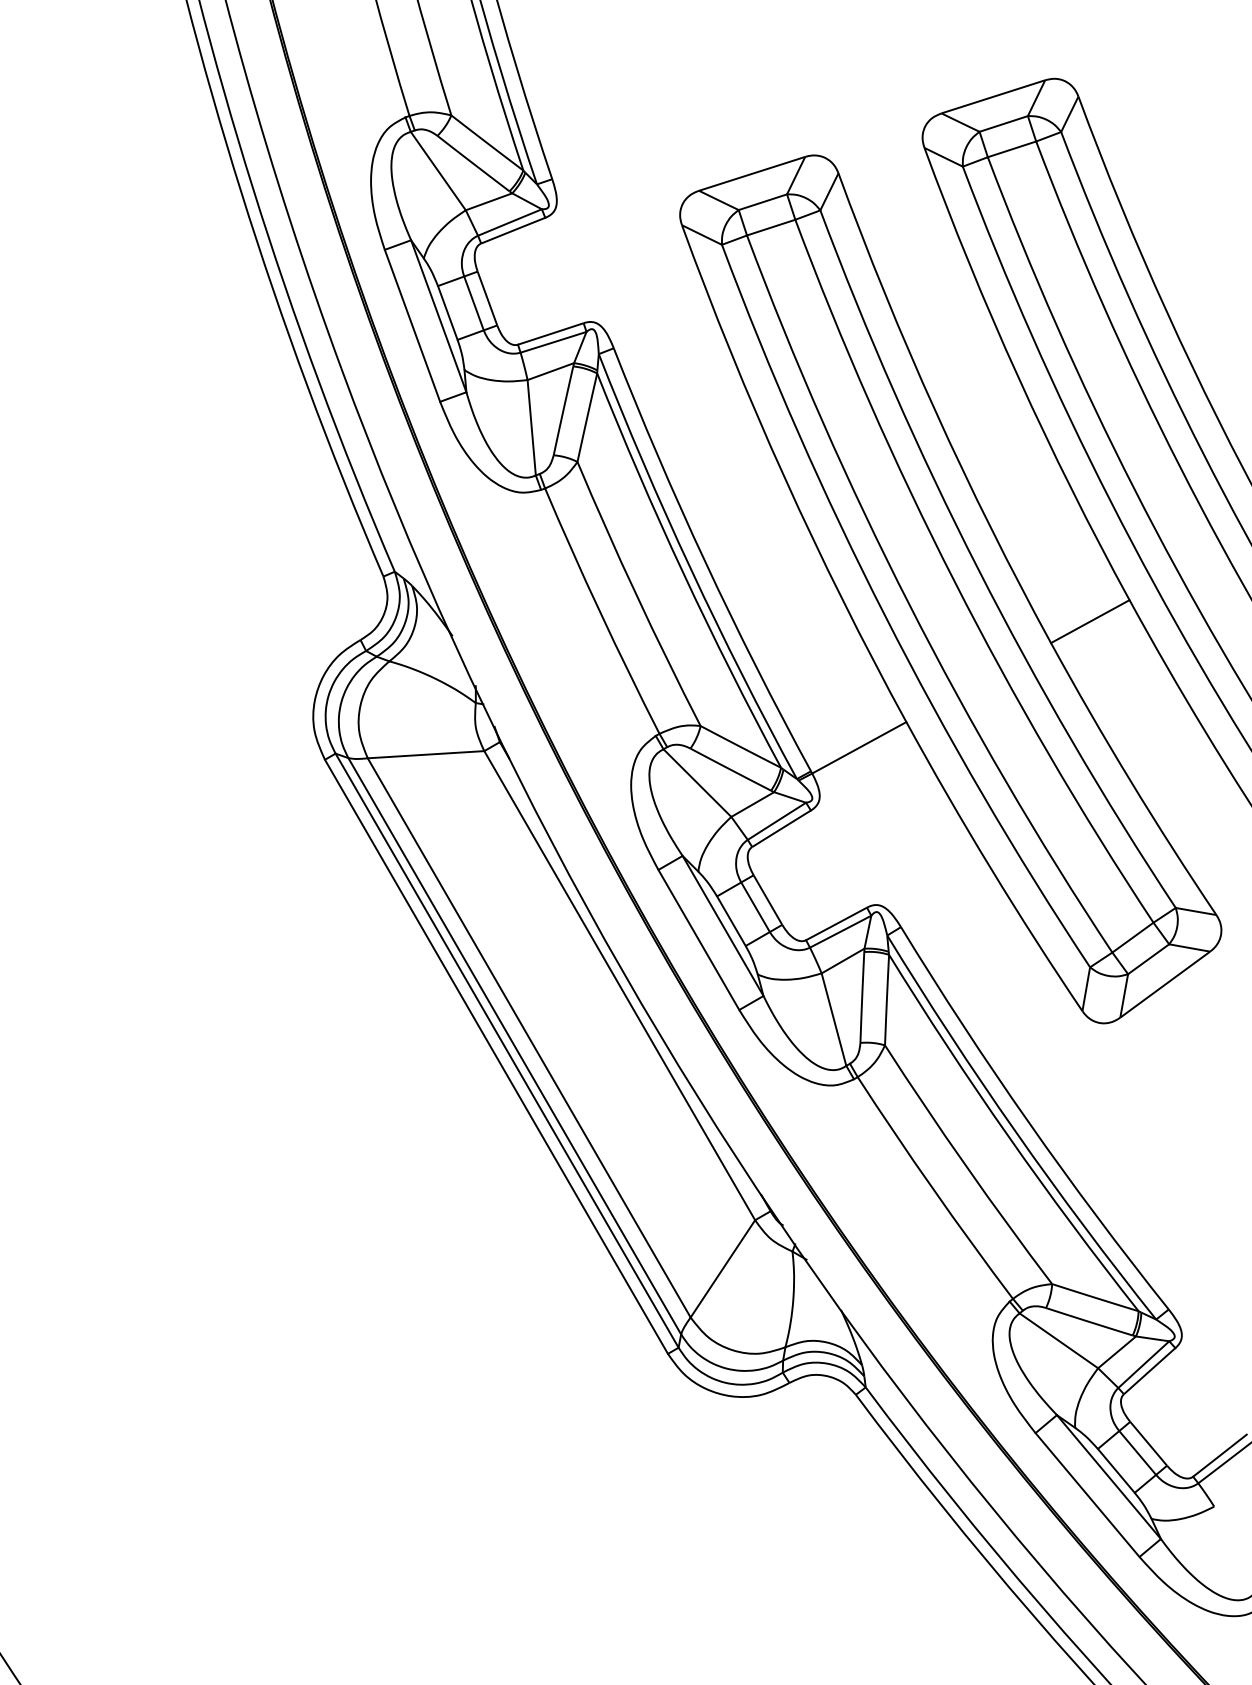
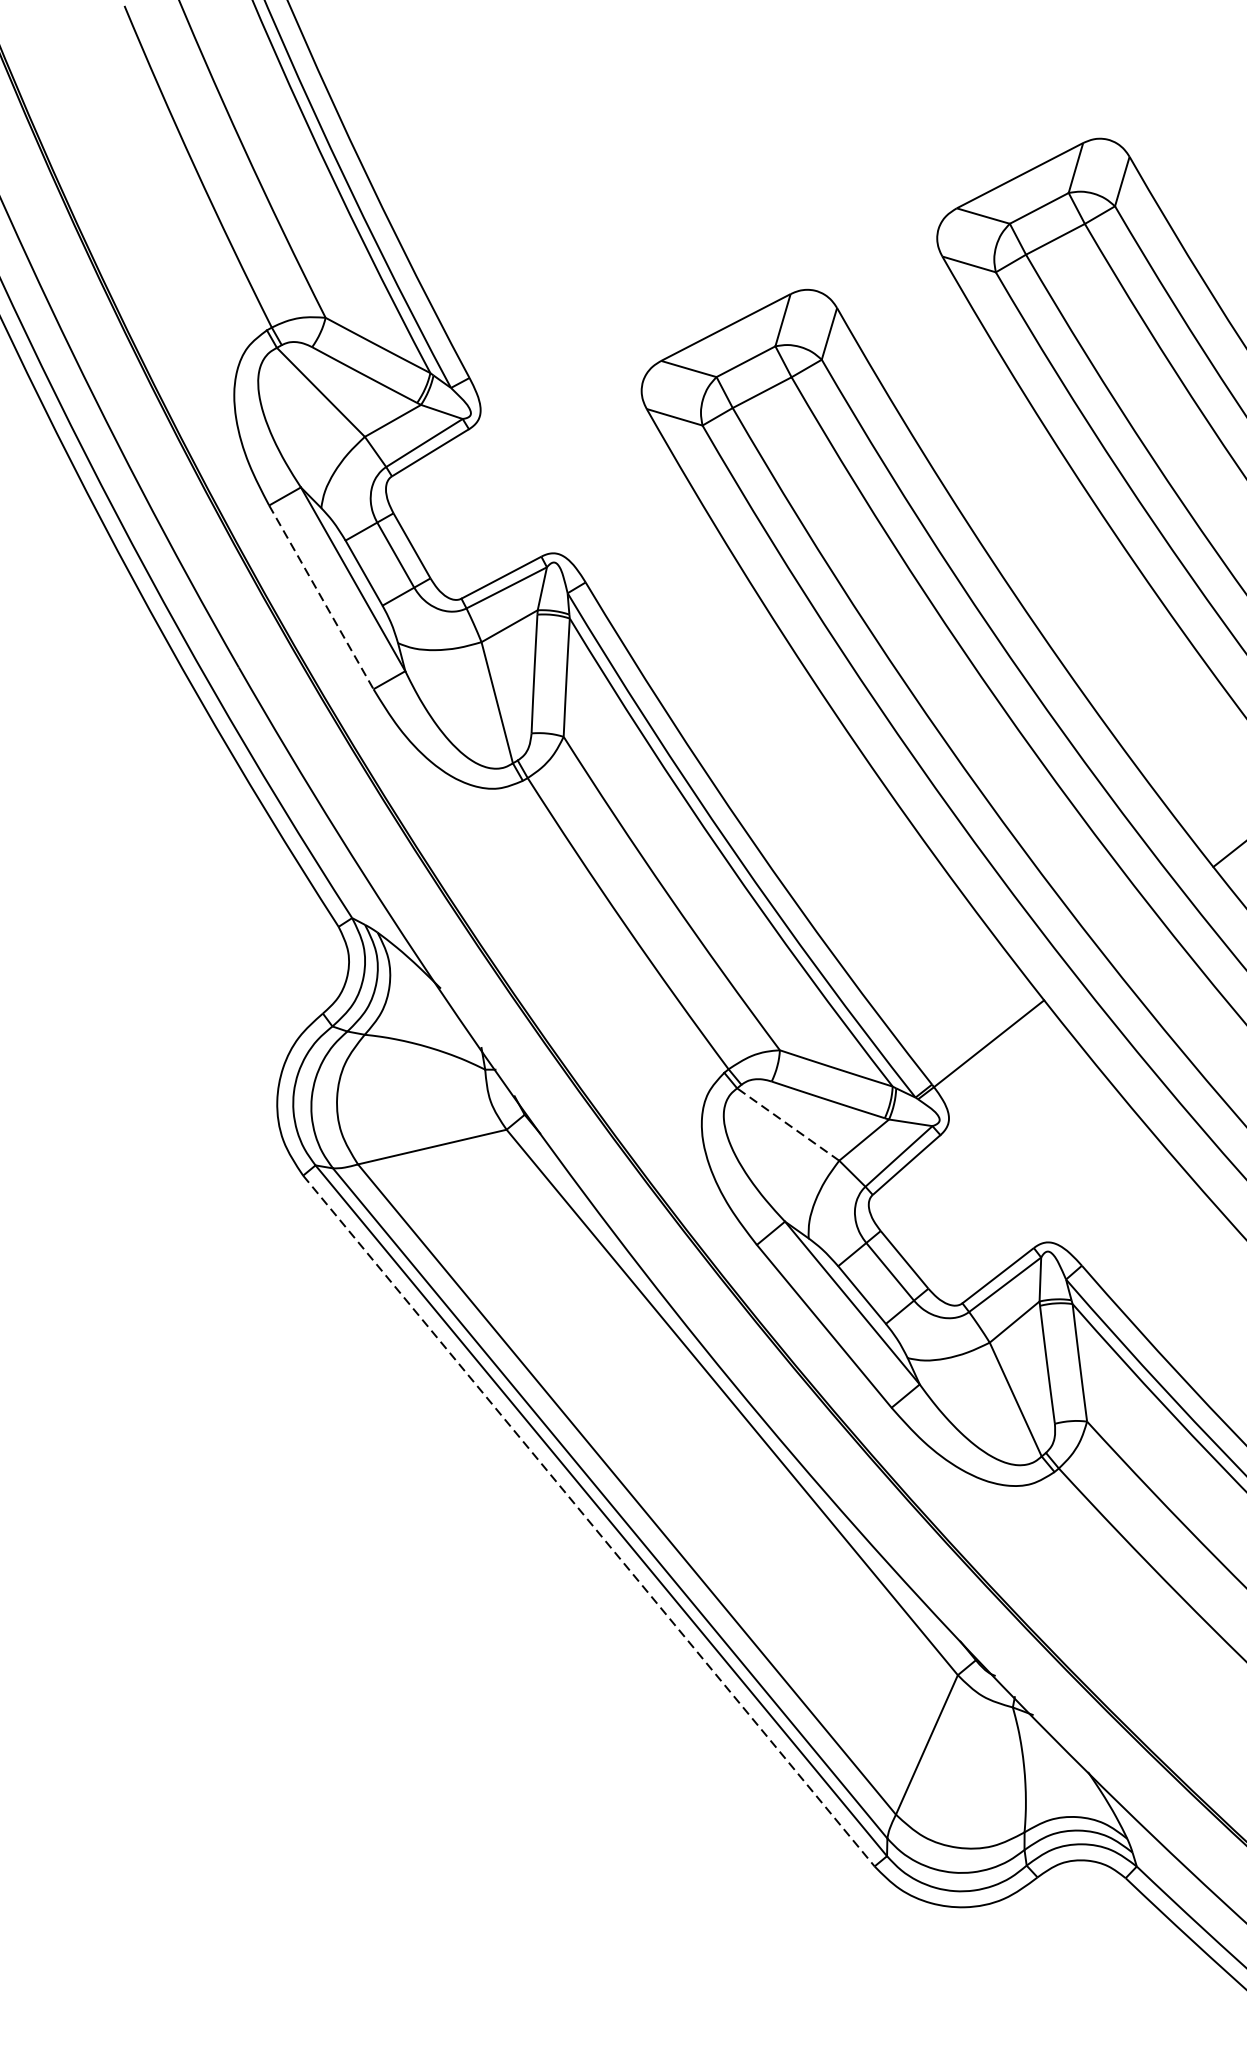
line: (412, 325) -> (321, 596), solid -> dashed
line: (697, 783) -> (788, 1125), solid -> dashed
line: (496, 1056) -> (588, 1520), solid -> dashed

